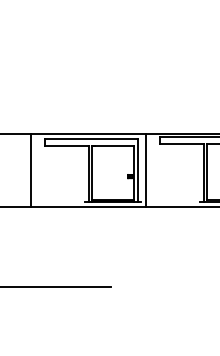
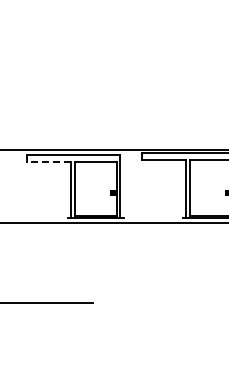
line: (67, 146) -> (49, 162), solid -> dashed
line: (31, 170) -> (13, 186), removed
line: (146, 170) -> (128, 186), removed

